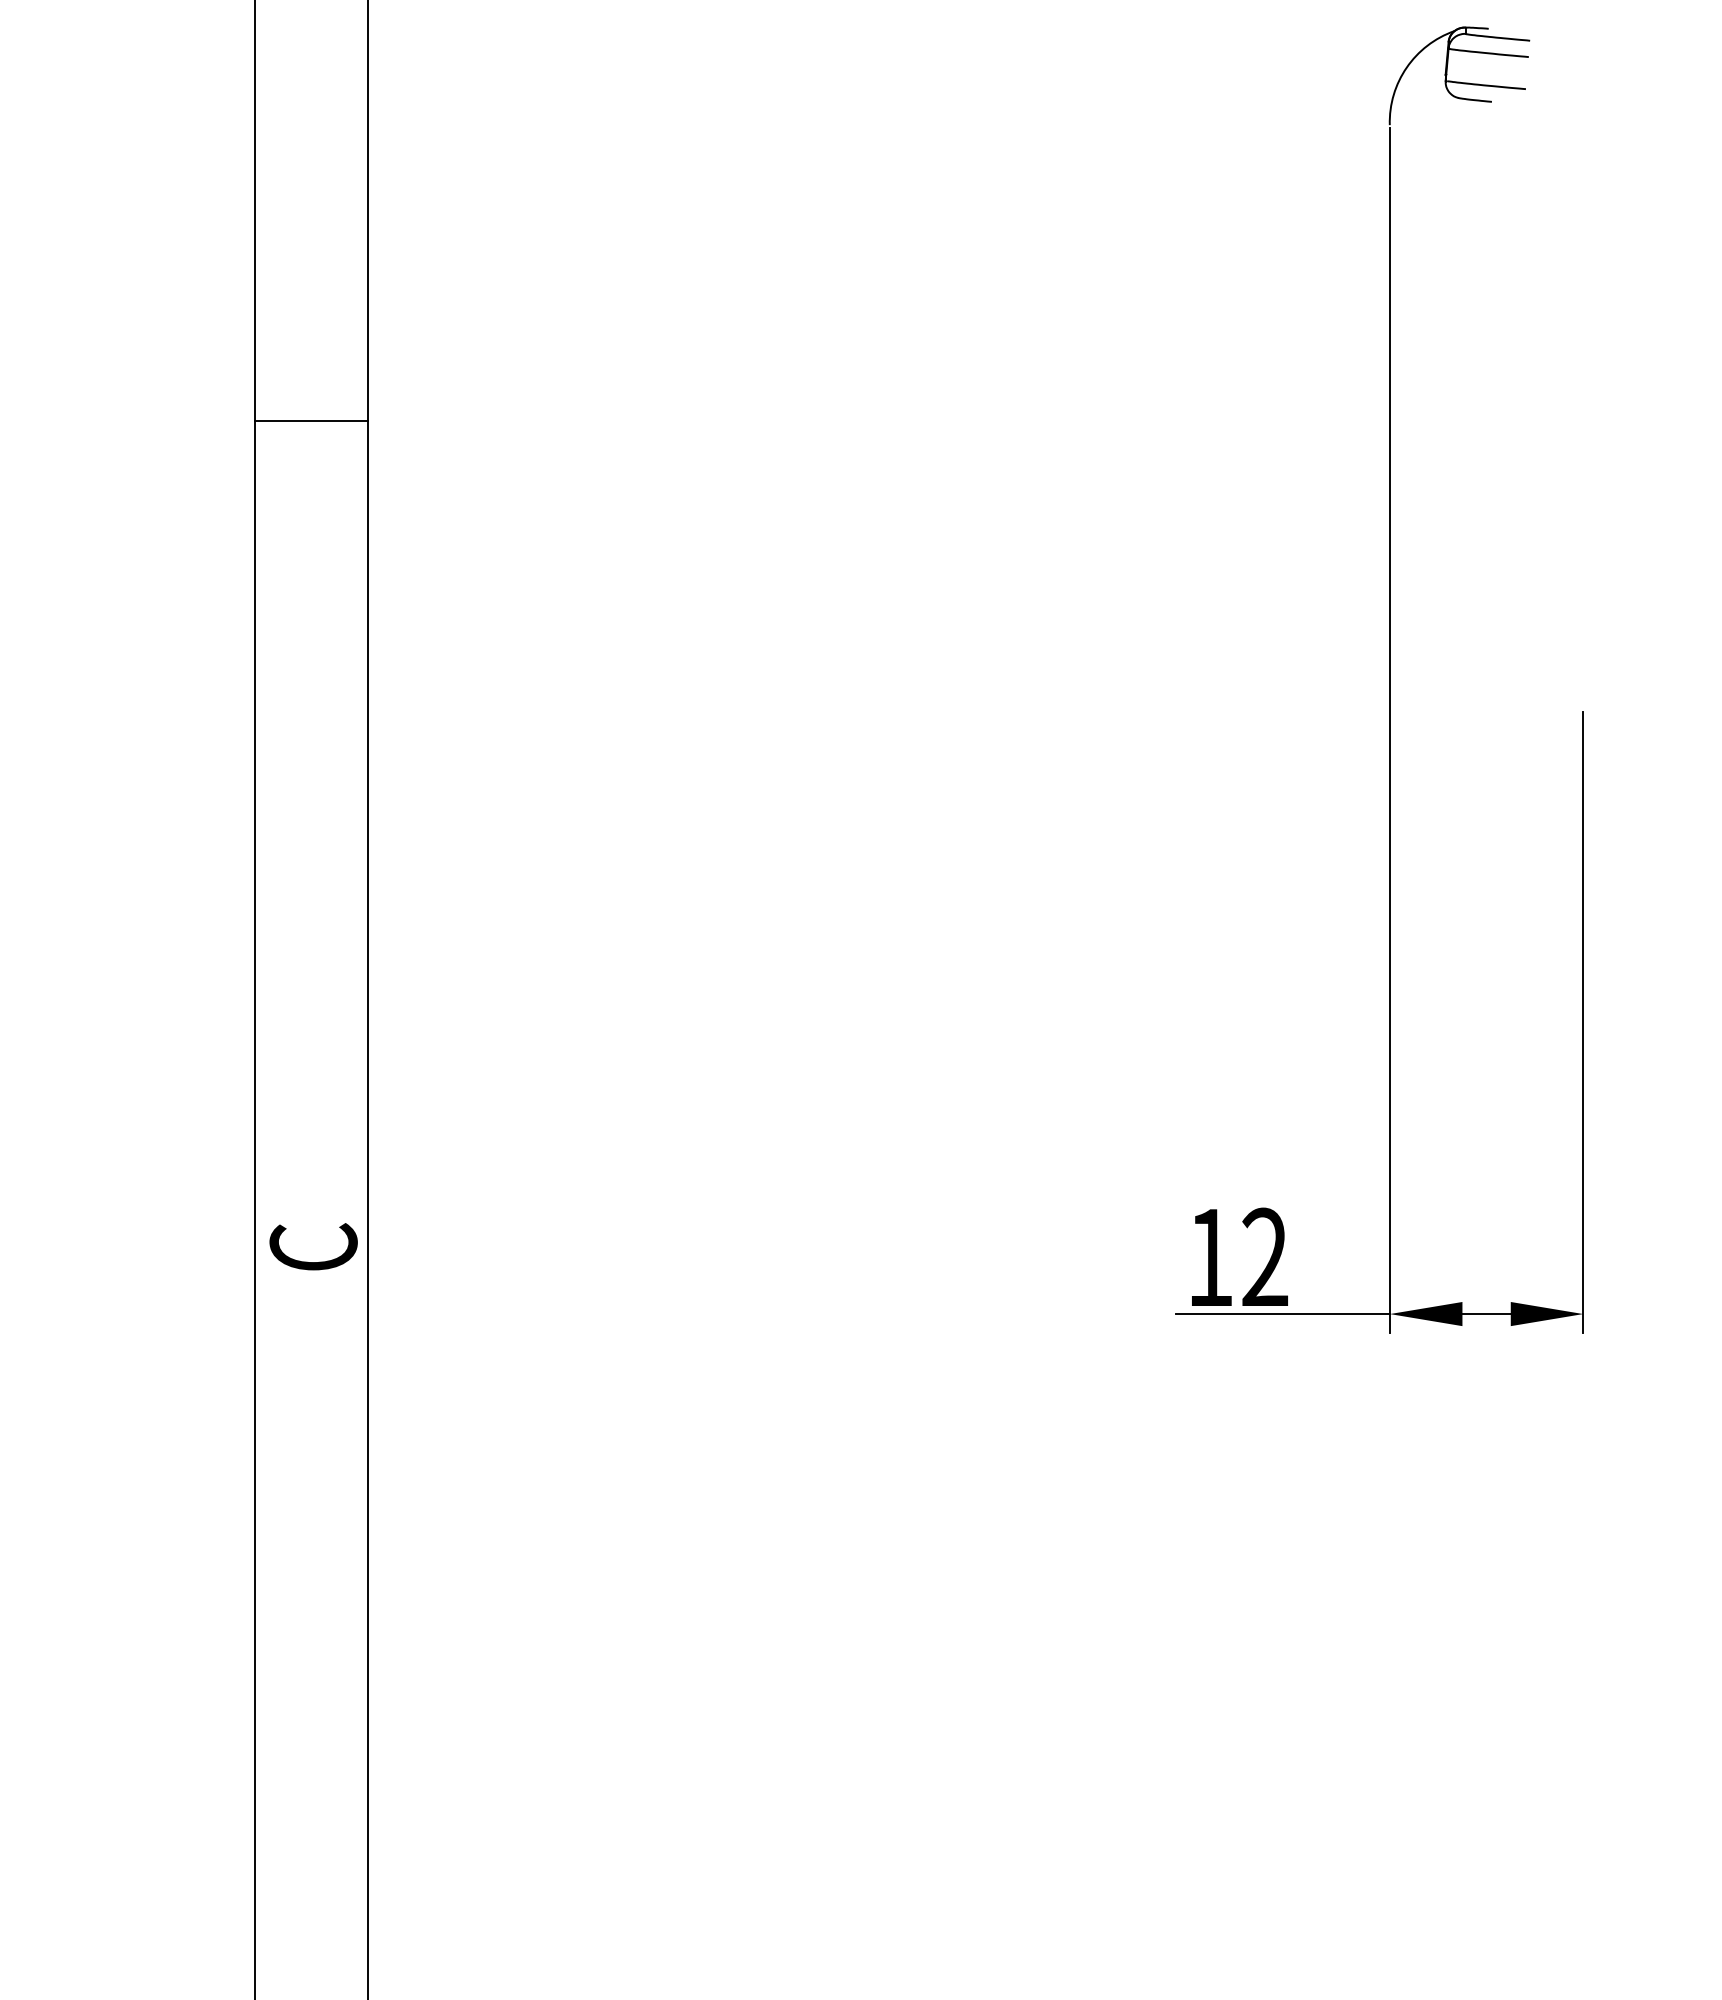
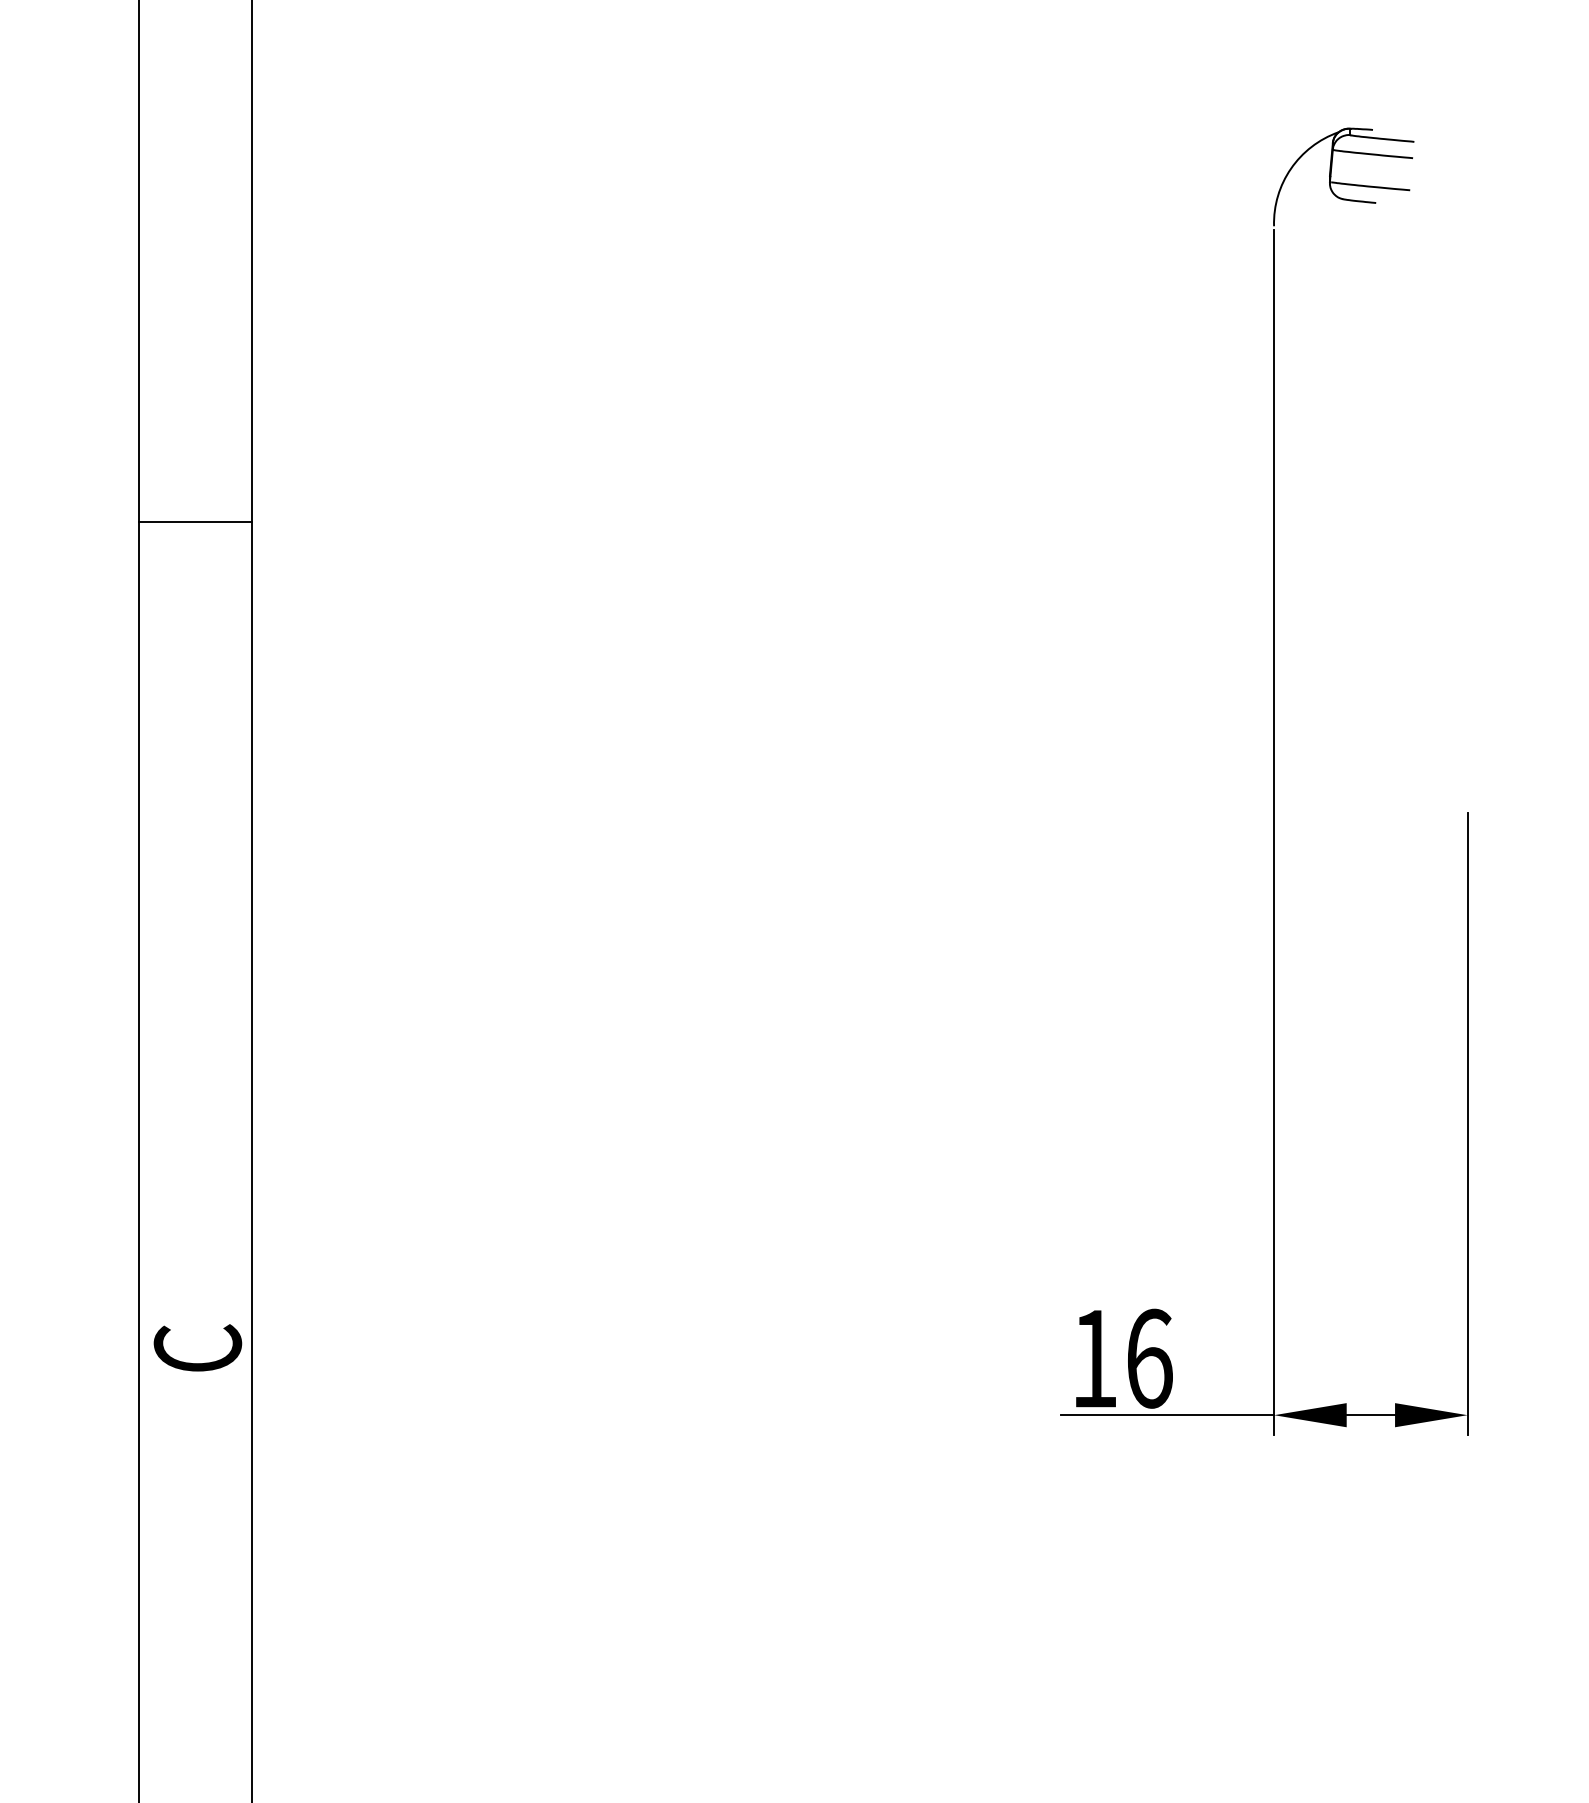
text: (1265, 1257) -> (1149, 1358), 12 -> 16

